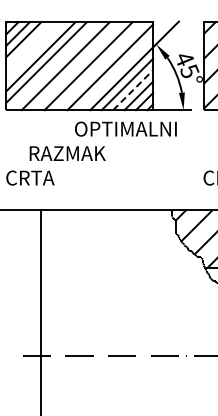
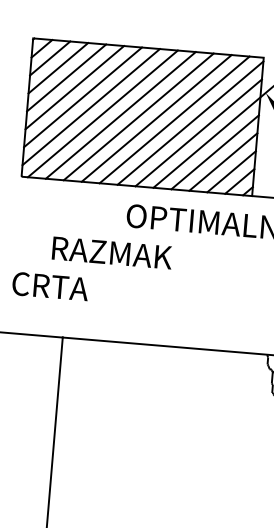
line: (29, 45) -> (66, 78), added
line: (35, 51) -> (75, 88), added
line: (54, 66) -> (103, 114), added
line: (77, 66) -> (139, 117), added
line: (100, 66) -> (175, 120), added
line: (115, 72) -> (198, 131), added
line: (133, 89) -> (224, 160), dashed -> solid

